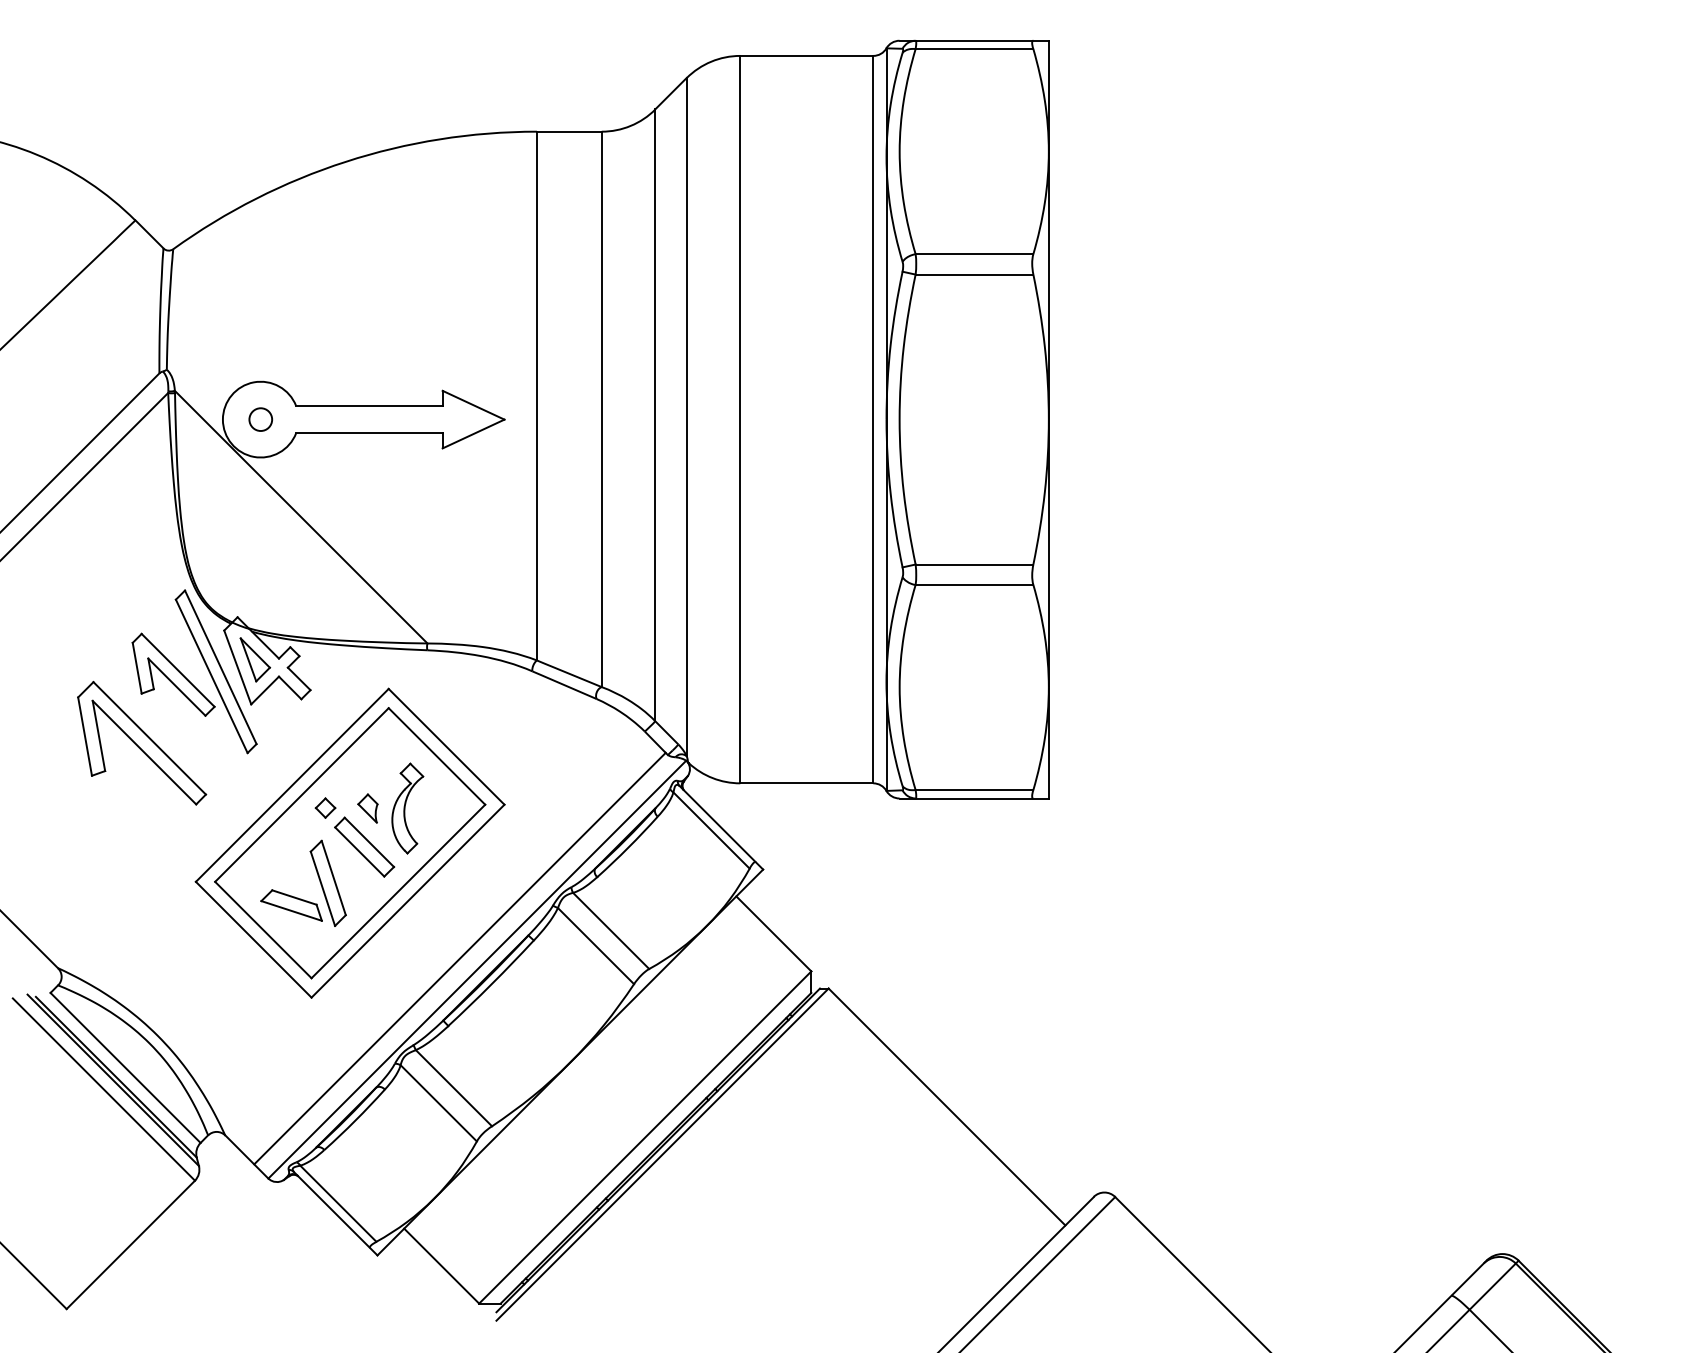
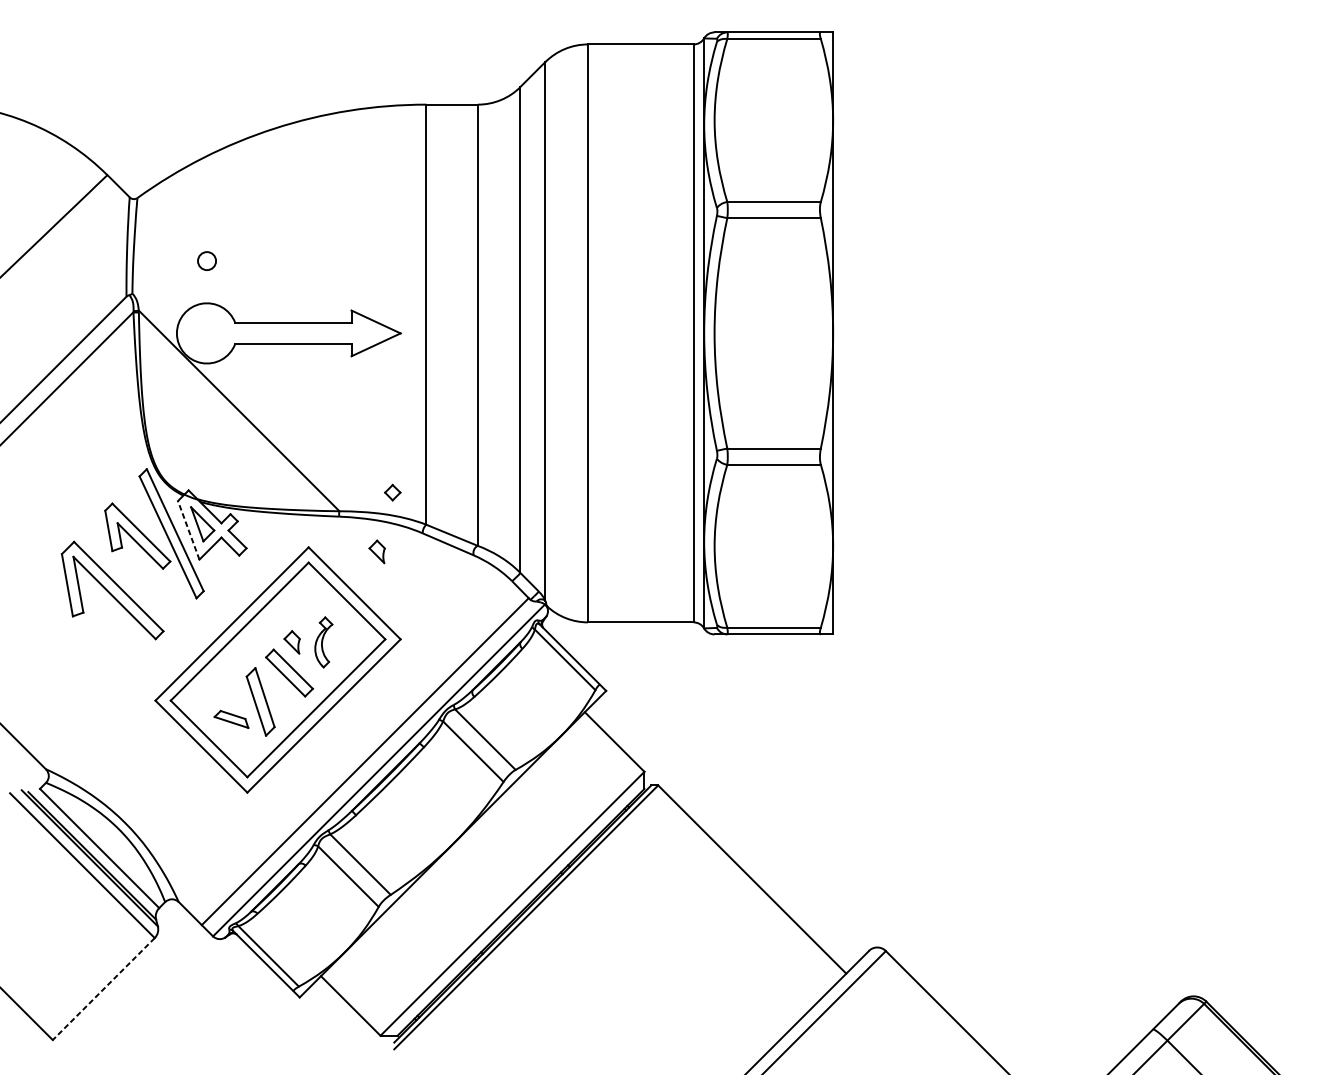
circle: (260, 419) -> (206, 261), moved
line: (237, 667) -> (188, 530), solid -> dashed
part: (474, 694) -> (376, 551), added
part: (325, 807) -> (392, 492), moved
part: (407, 808) -> (323, 642), size x0.7
part: (291, 905) -> (231, 719), size x0.7
line: (130, 1244) -> (103, 988), solid -> dashed

